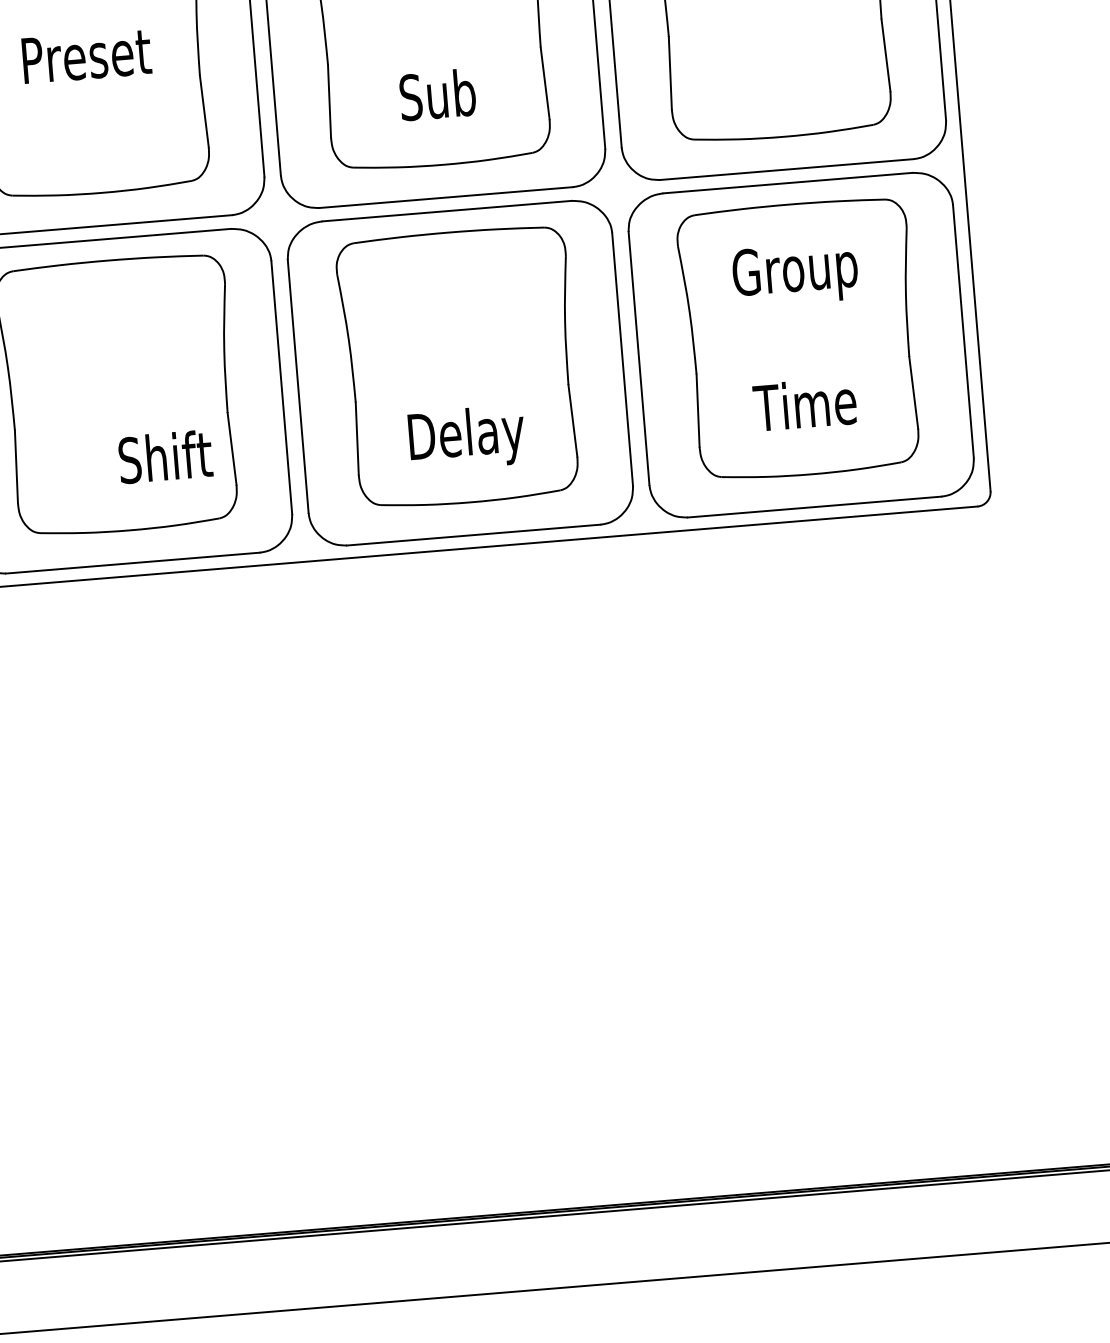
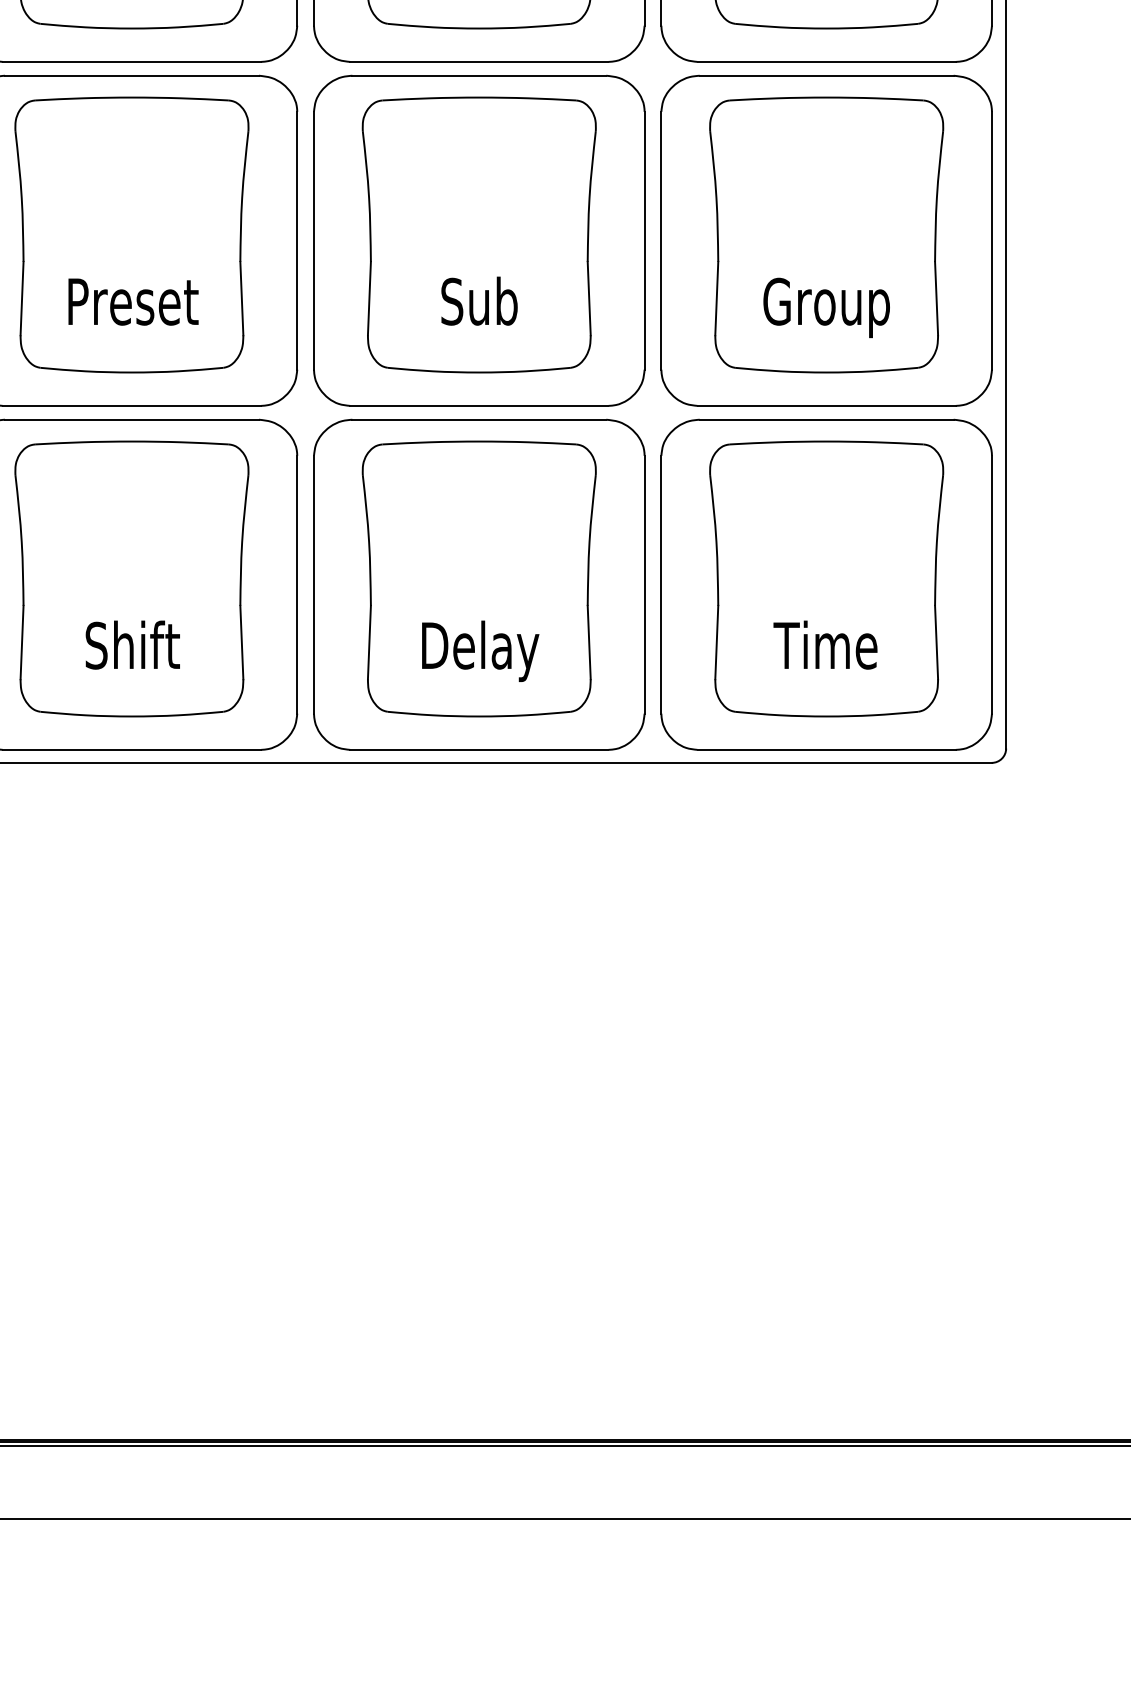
text: (86, 55) -> (133, 301), moved
text: (795, 274) -> (826, 307), moved
text: (165, 456) -> (132, 644), moved

